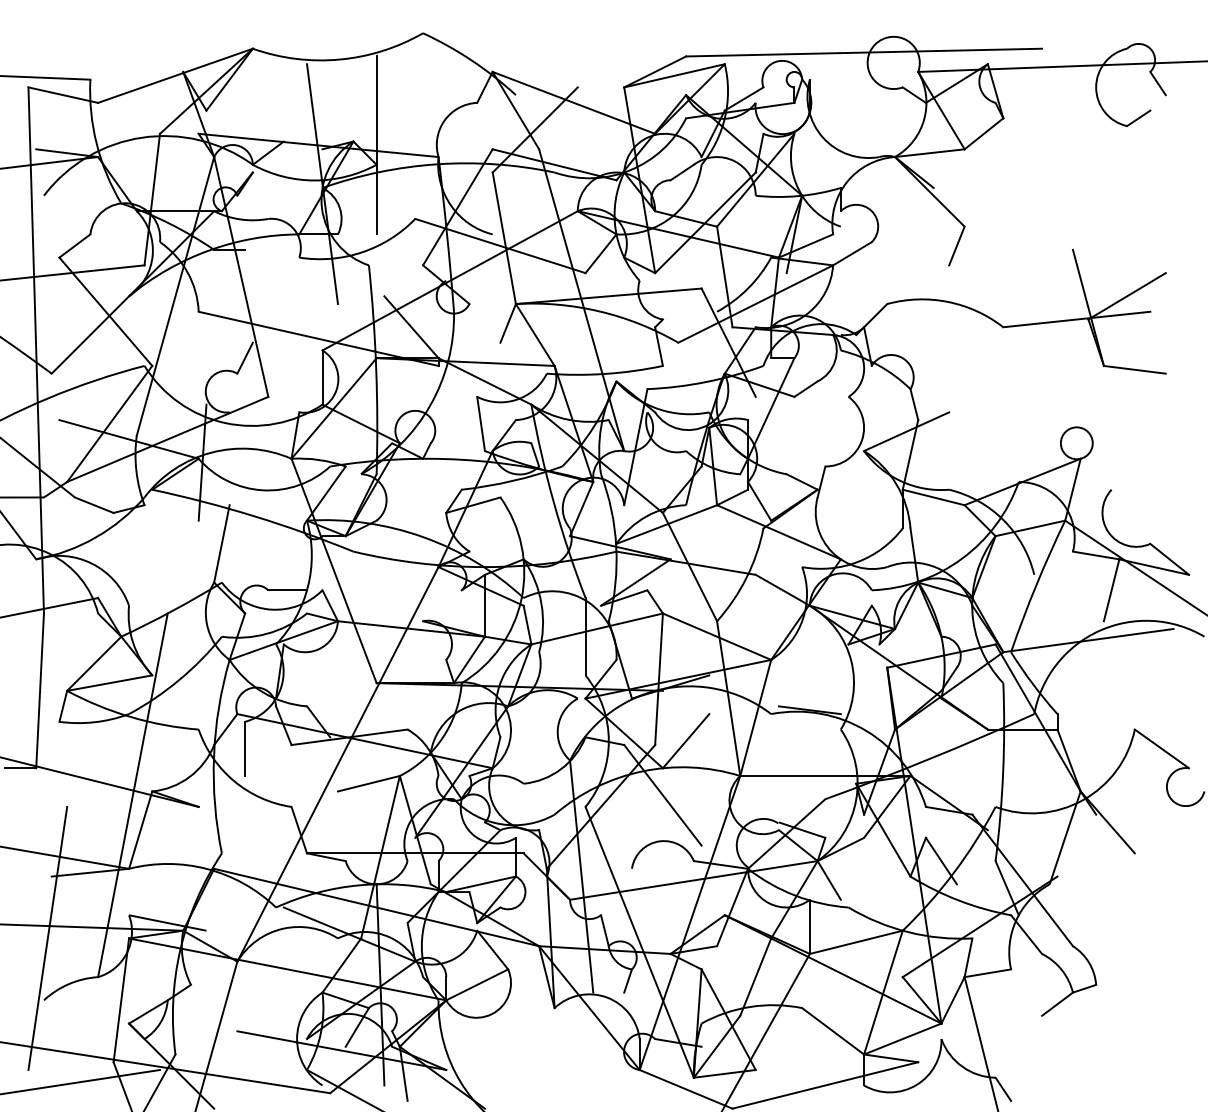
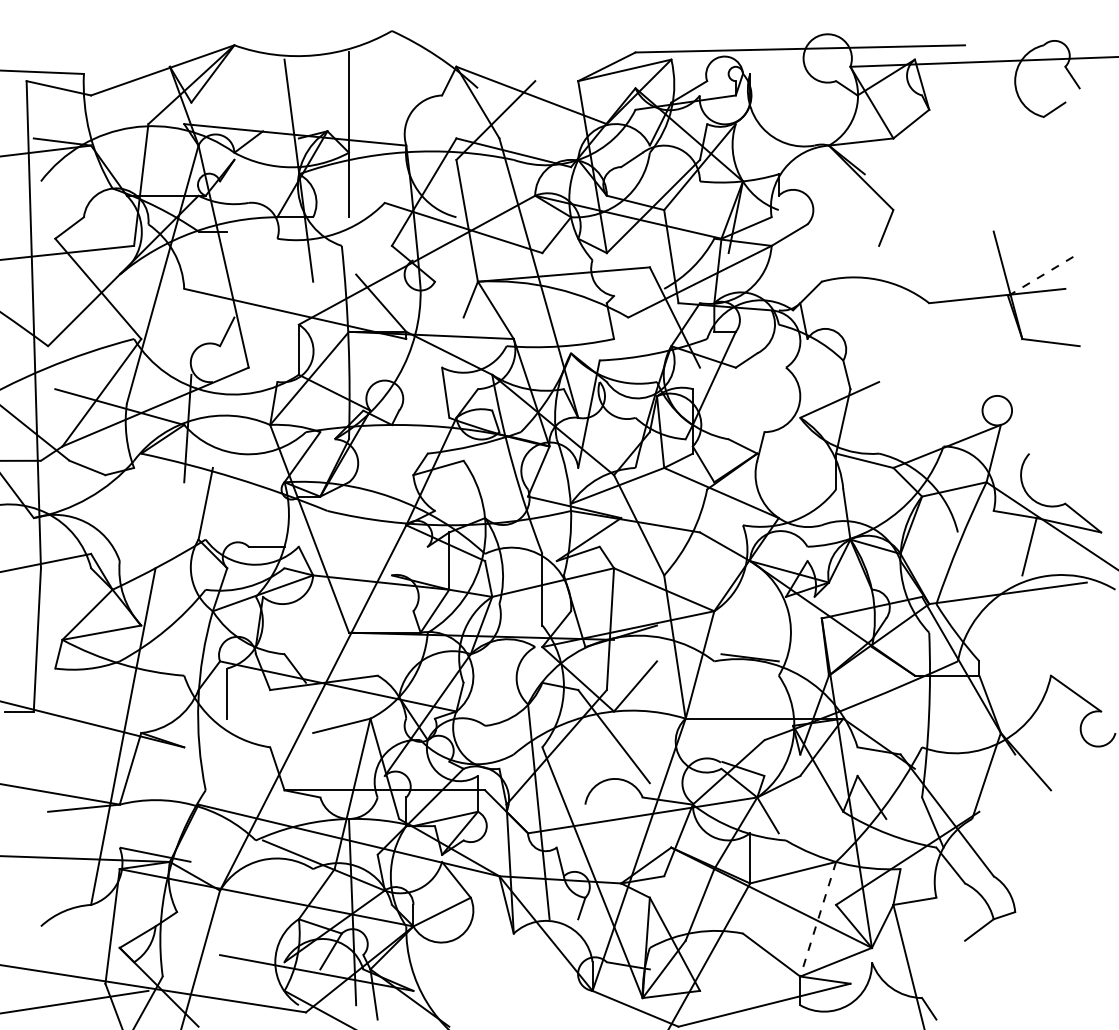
line: (1127, 296) -> (1044, 274), solid -> dashed
line: (47, 937) -> (44, 868), removed
line: (883, 992) -> (818, 919), solid -> dashed

